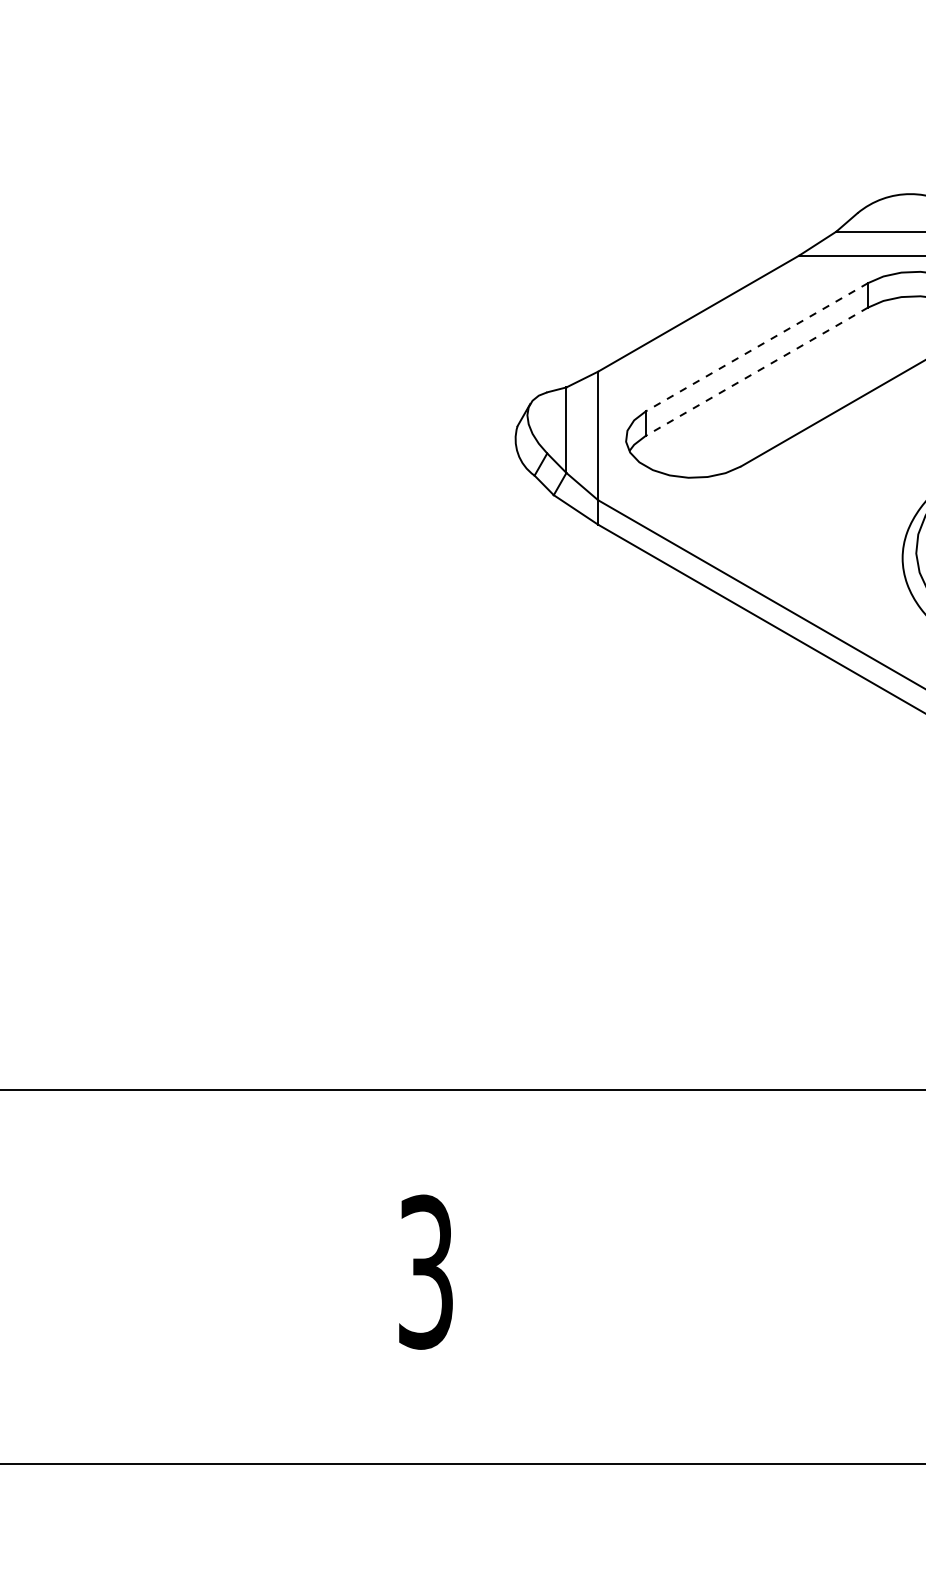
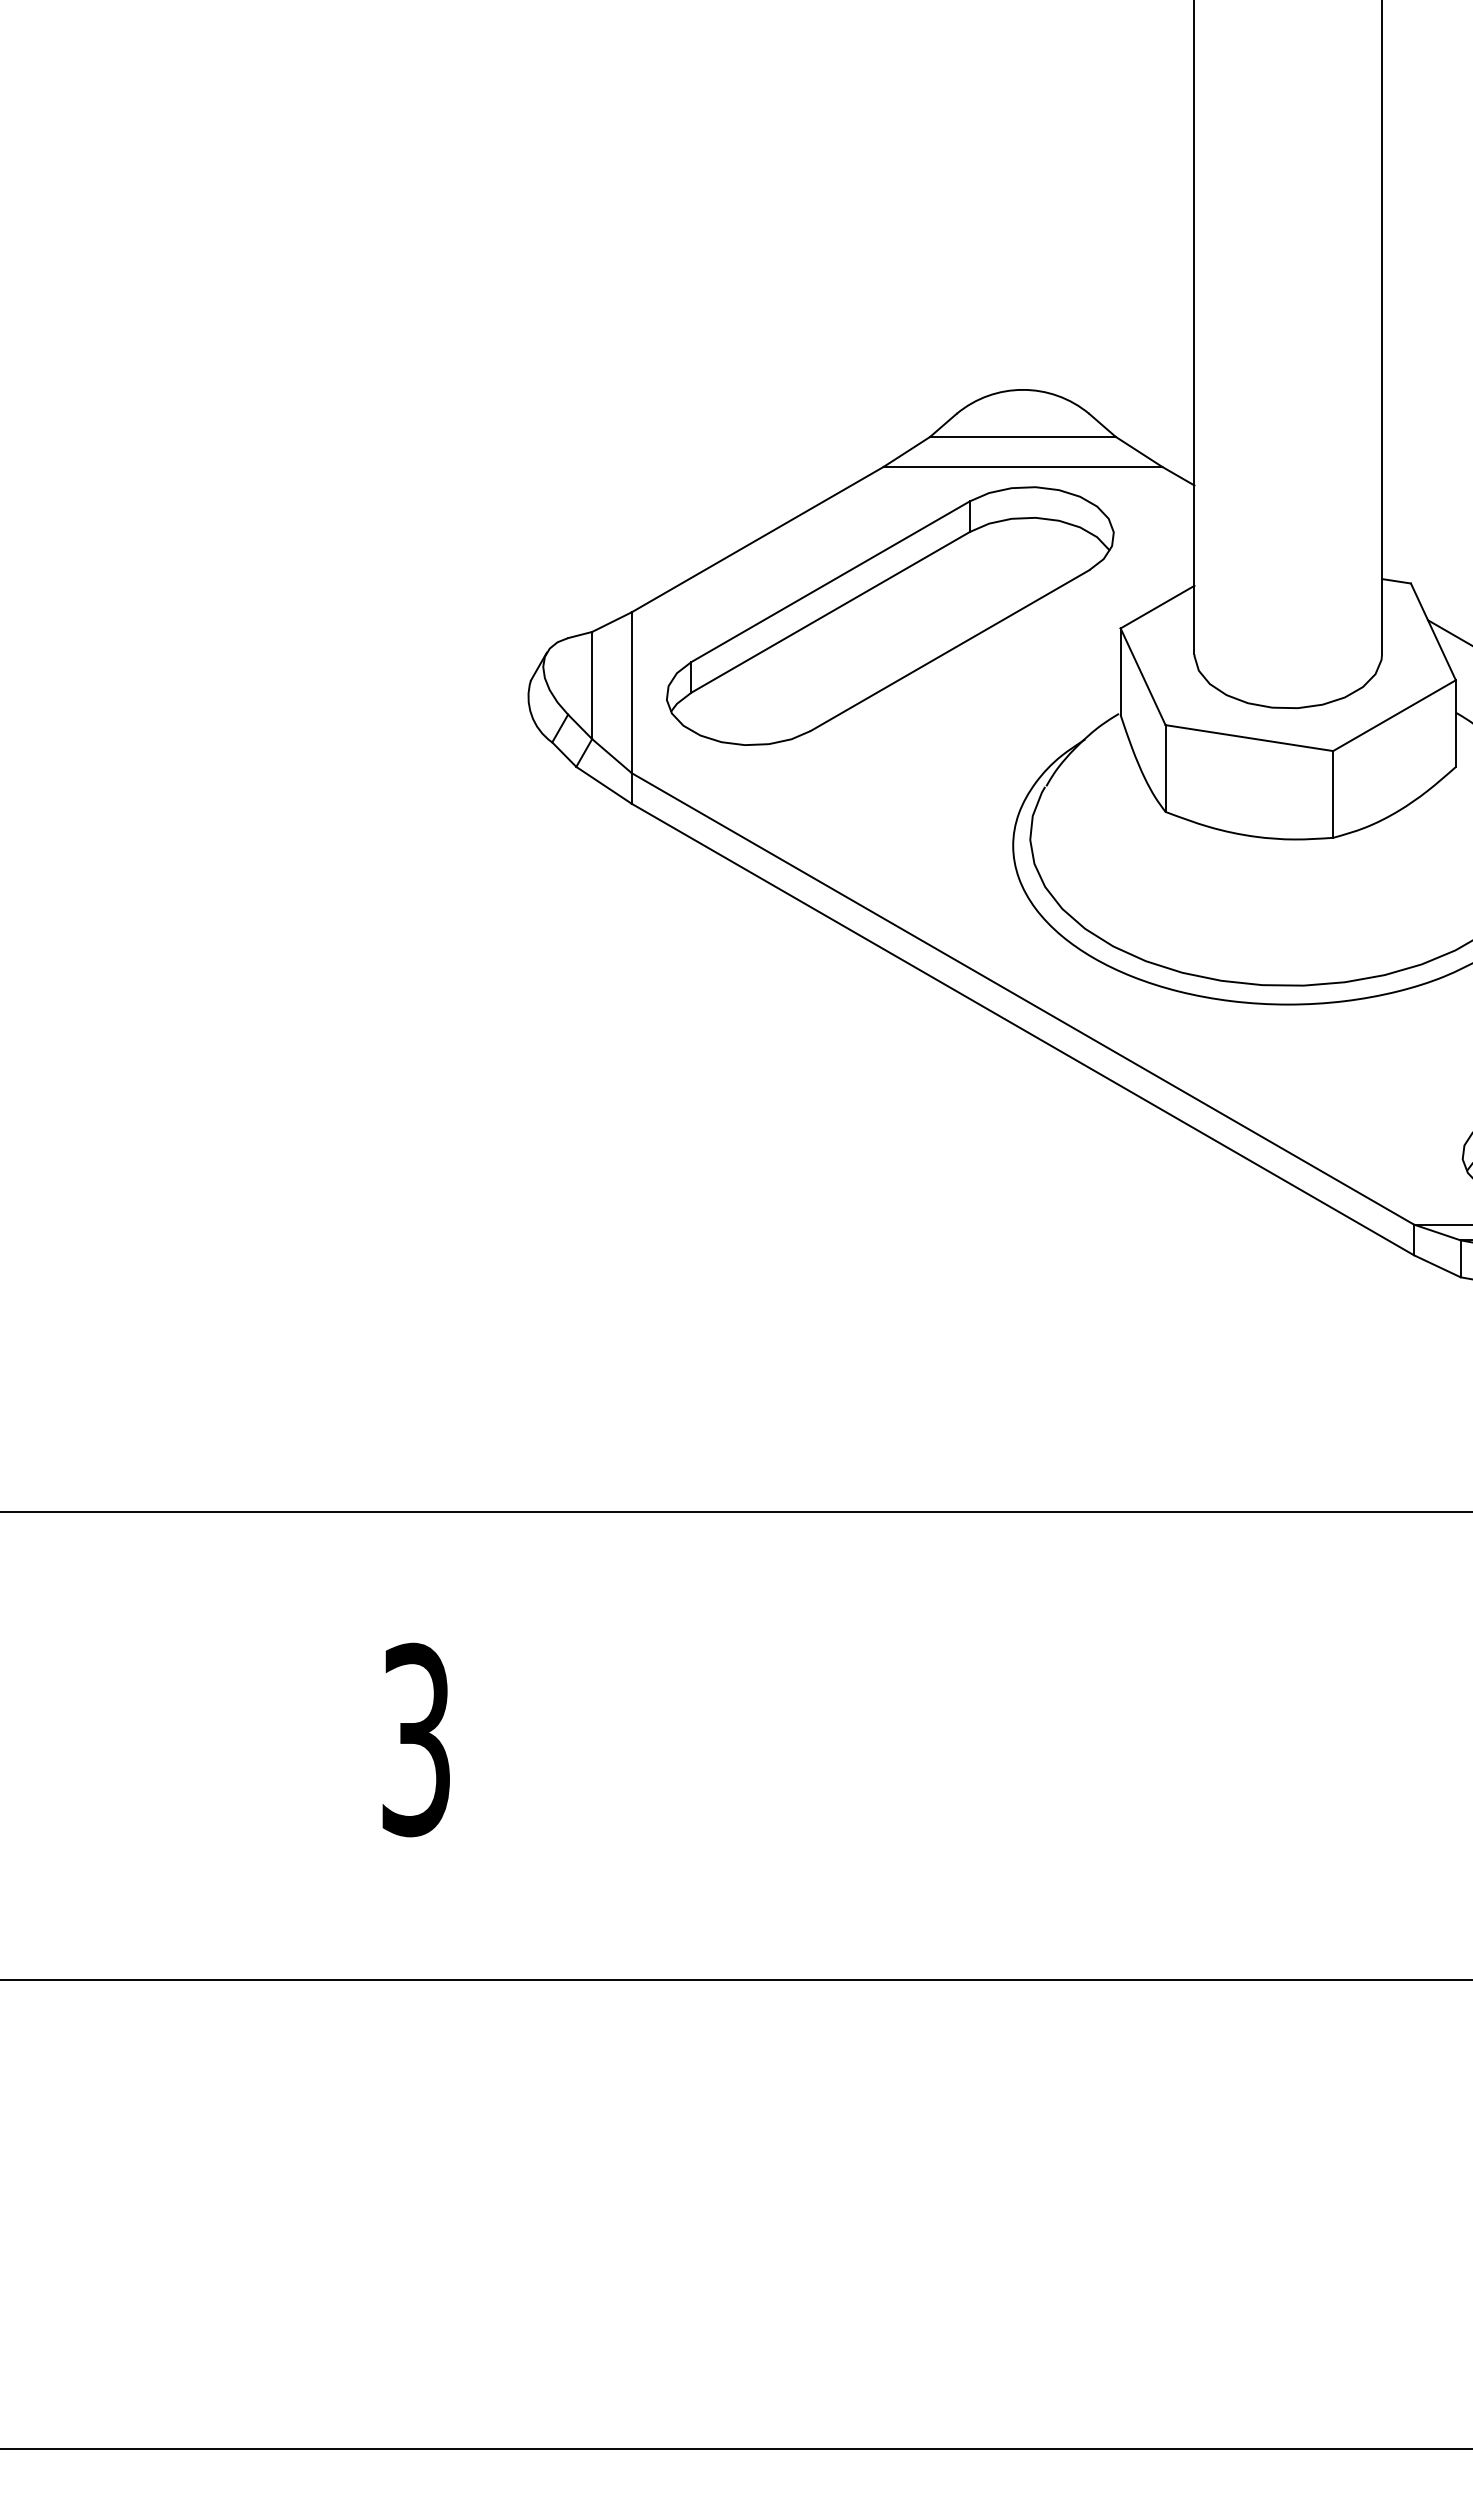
line: (756, 347) -> (830, 581), dashed -> solid
line: (756, 371) -> (830, 612), dashed -> solid

